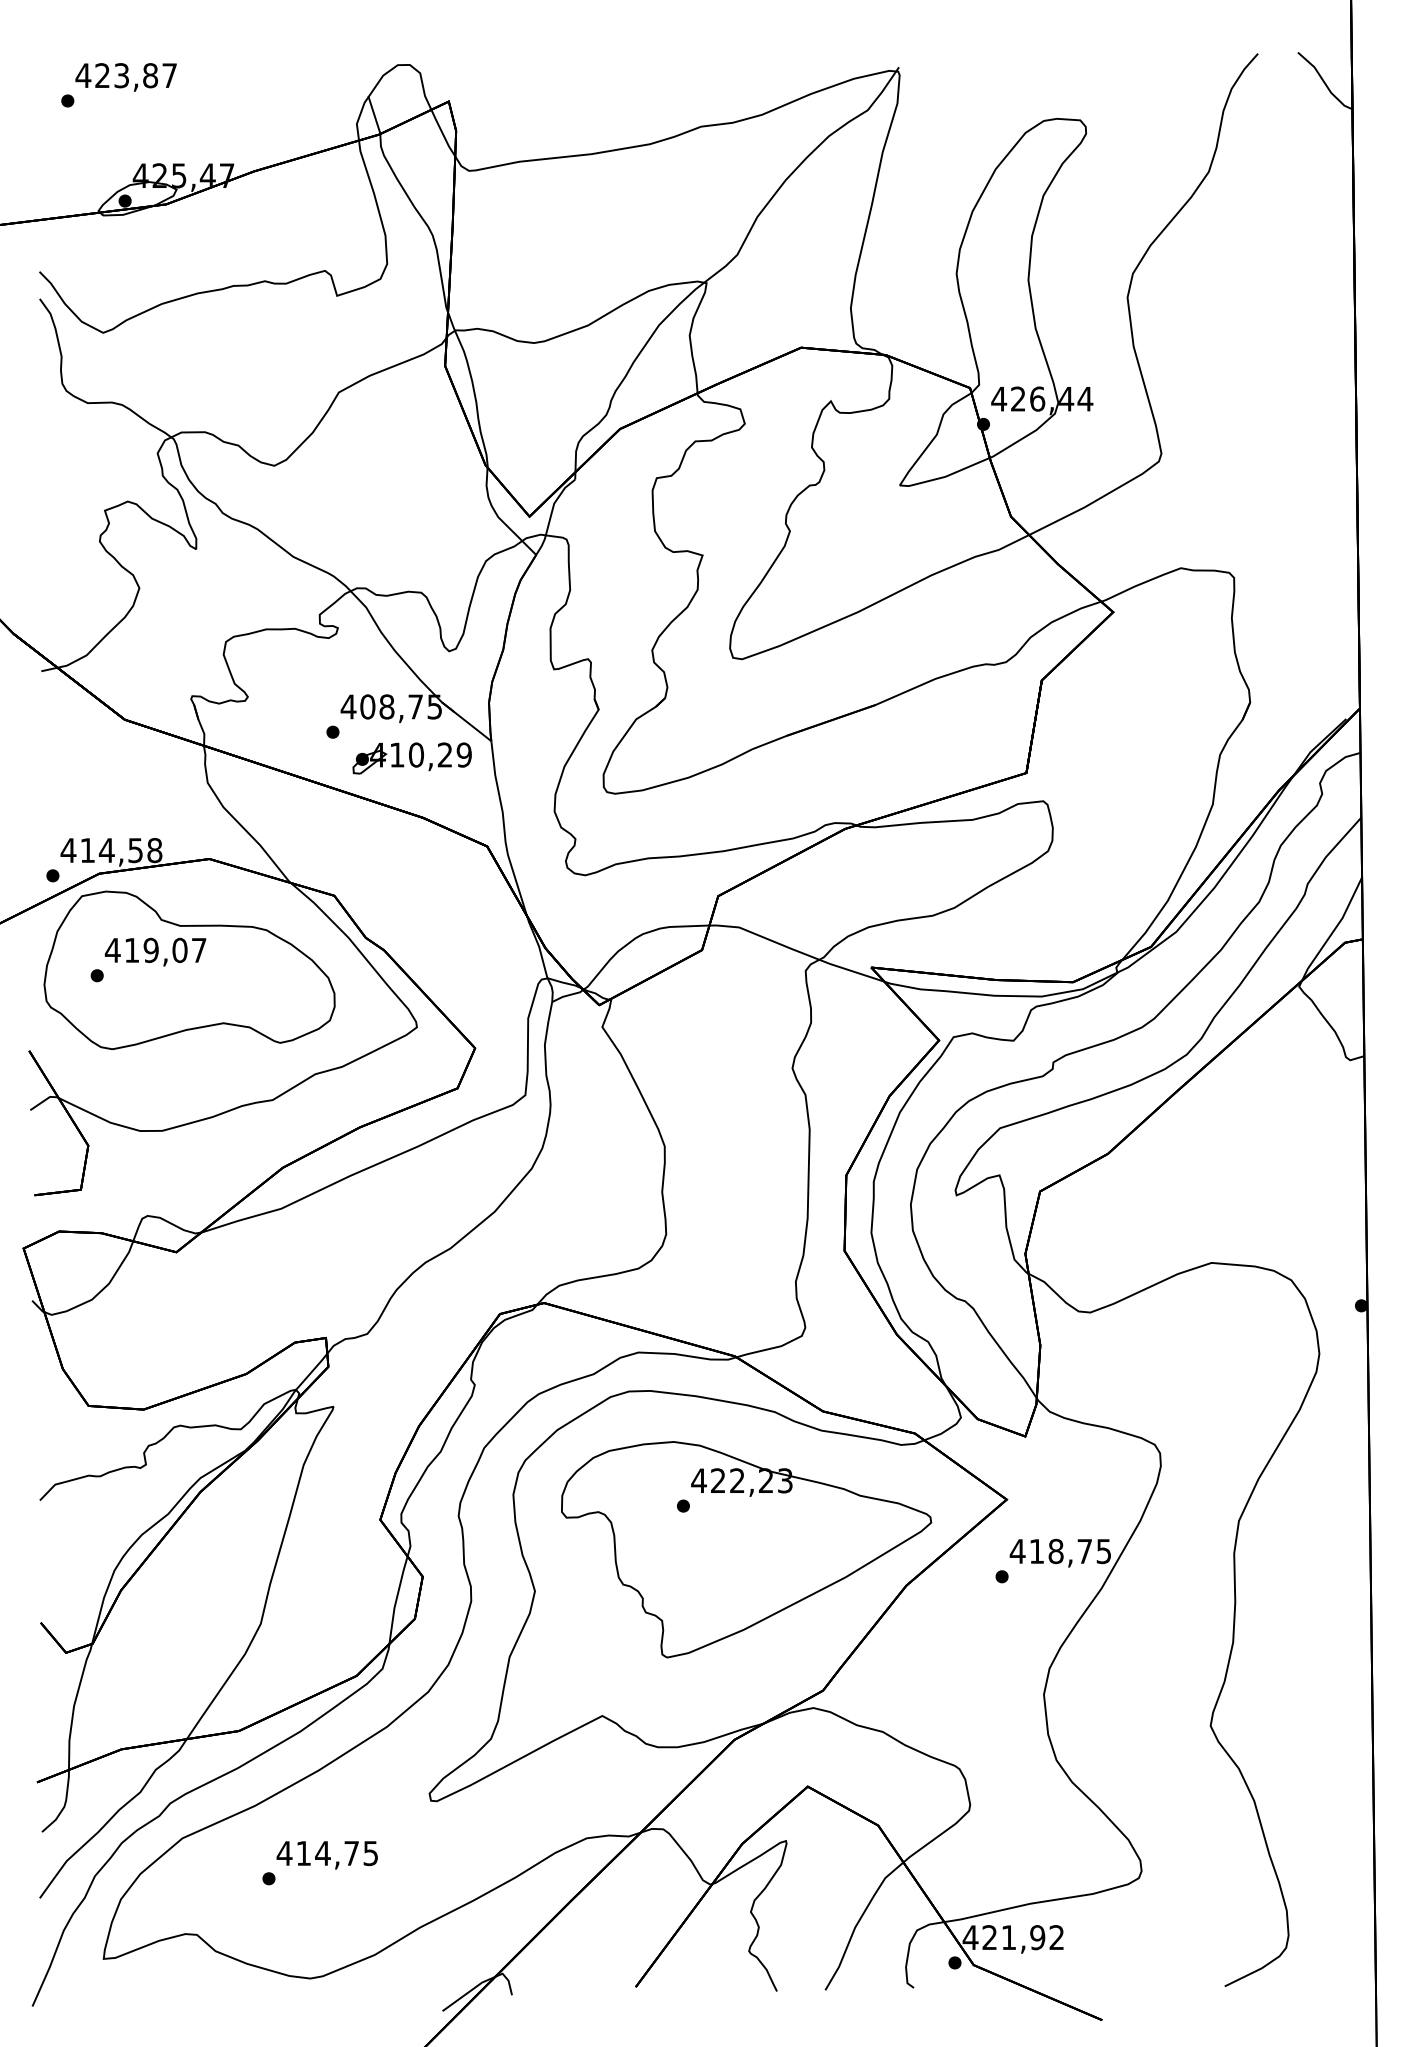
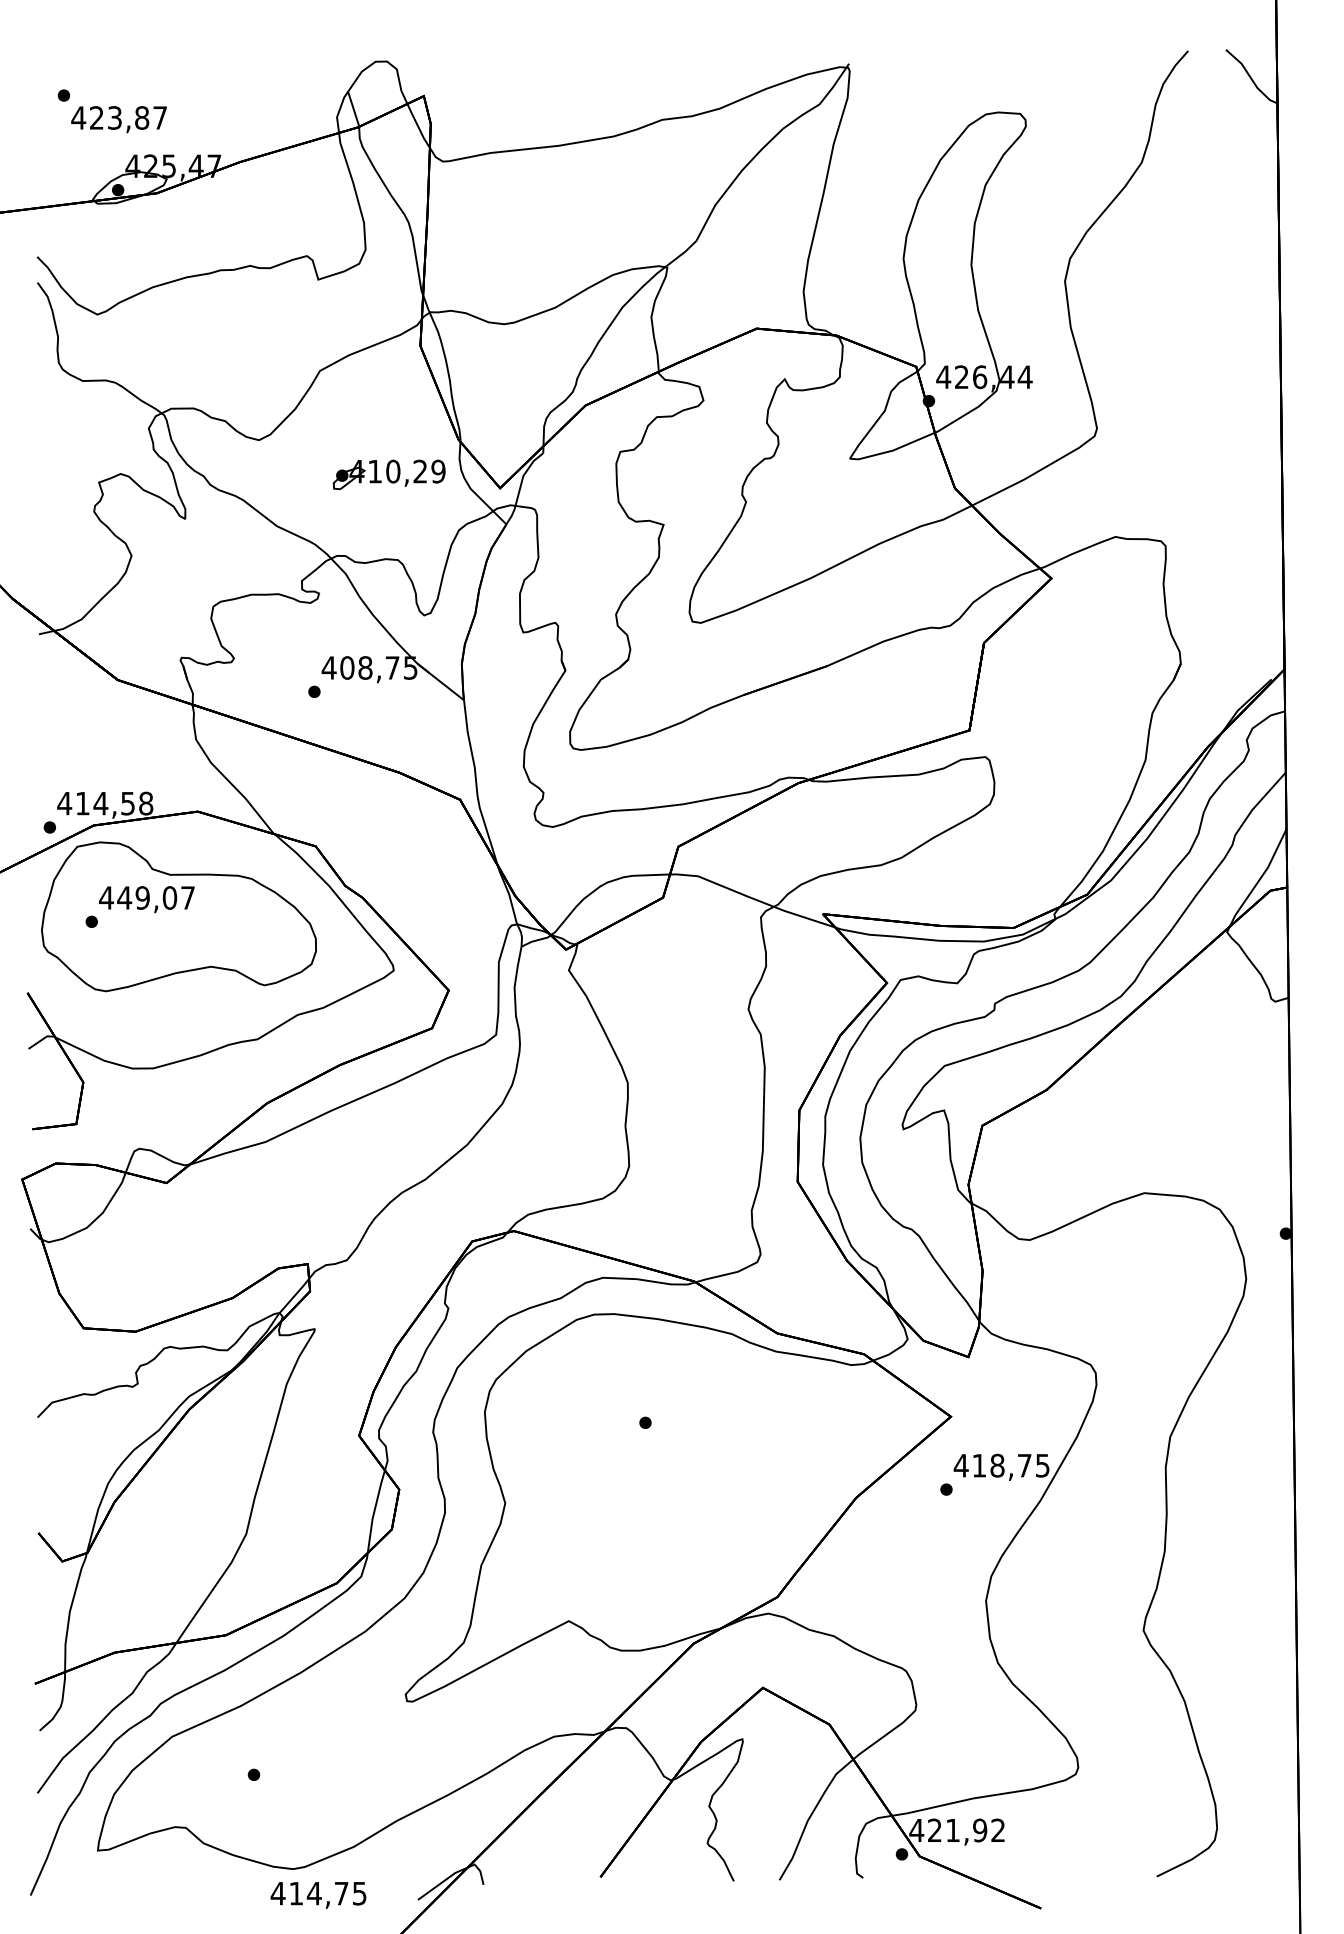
text: (125, 77) -> (118, 119), moved
part: (411, 758) -> (388, 474), moved
text: (131, 950) -> (124, 898), 419,07 -> 449,07
part: (746, 1549) -> (705, 1463), removed
text: (326, 1855) -> (317, 1895), moved

